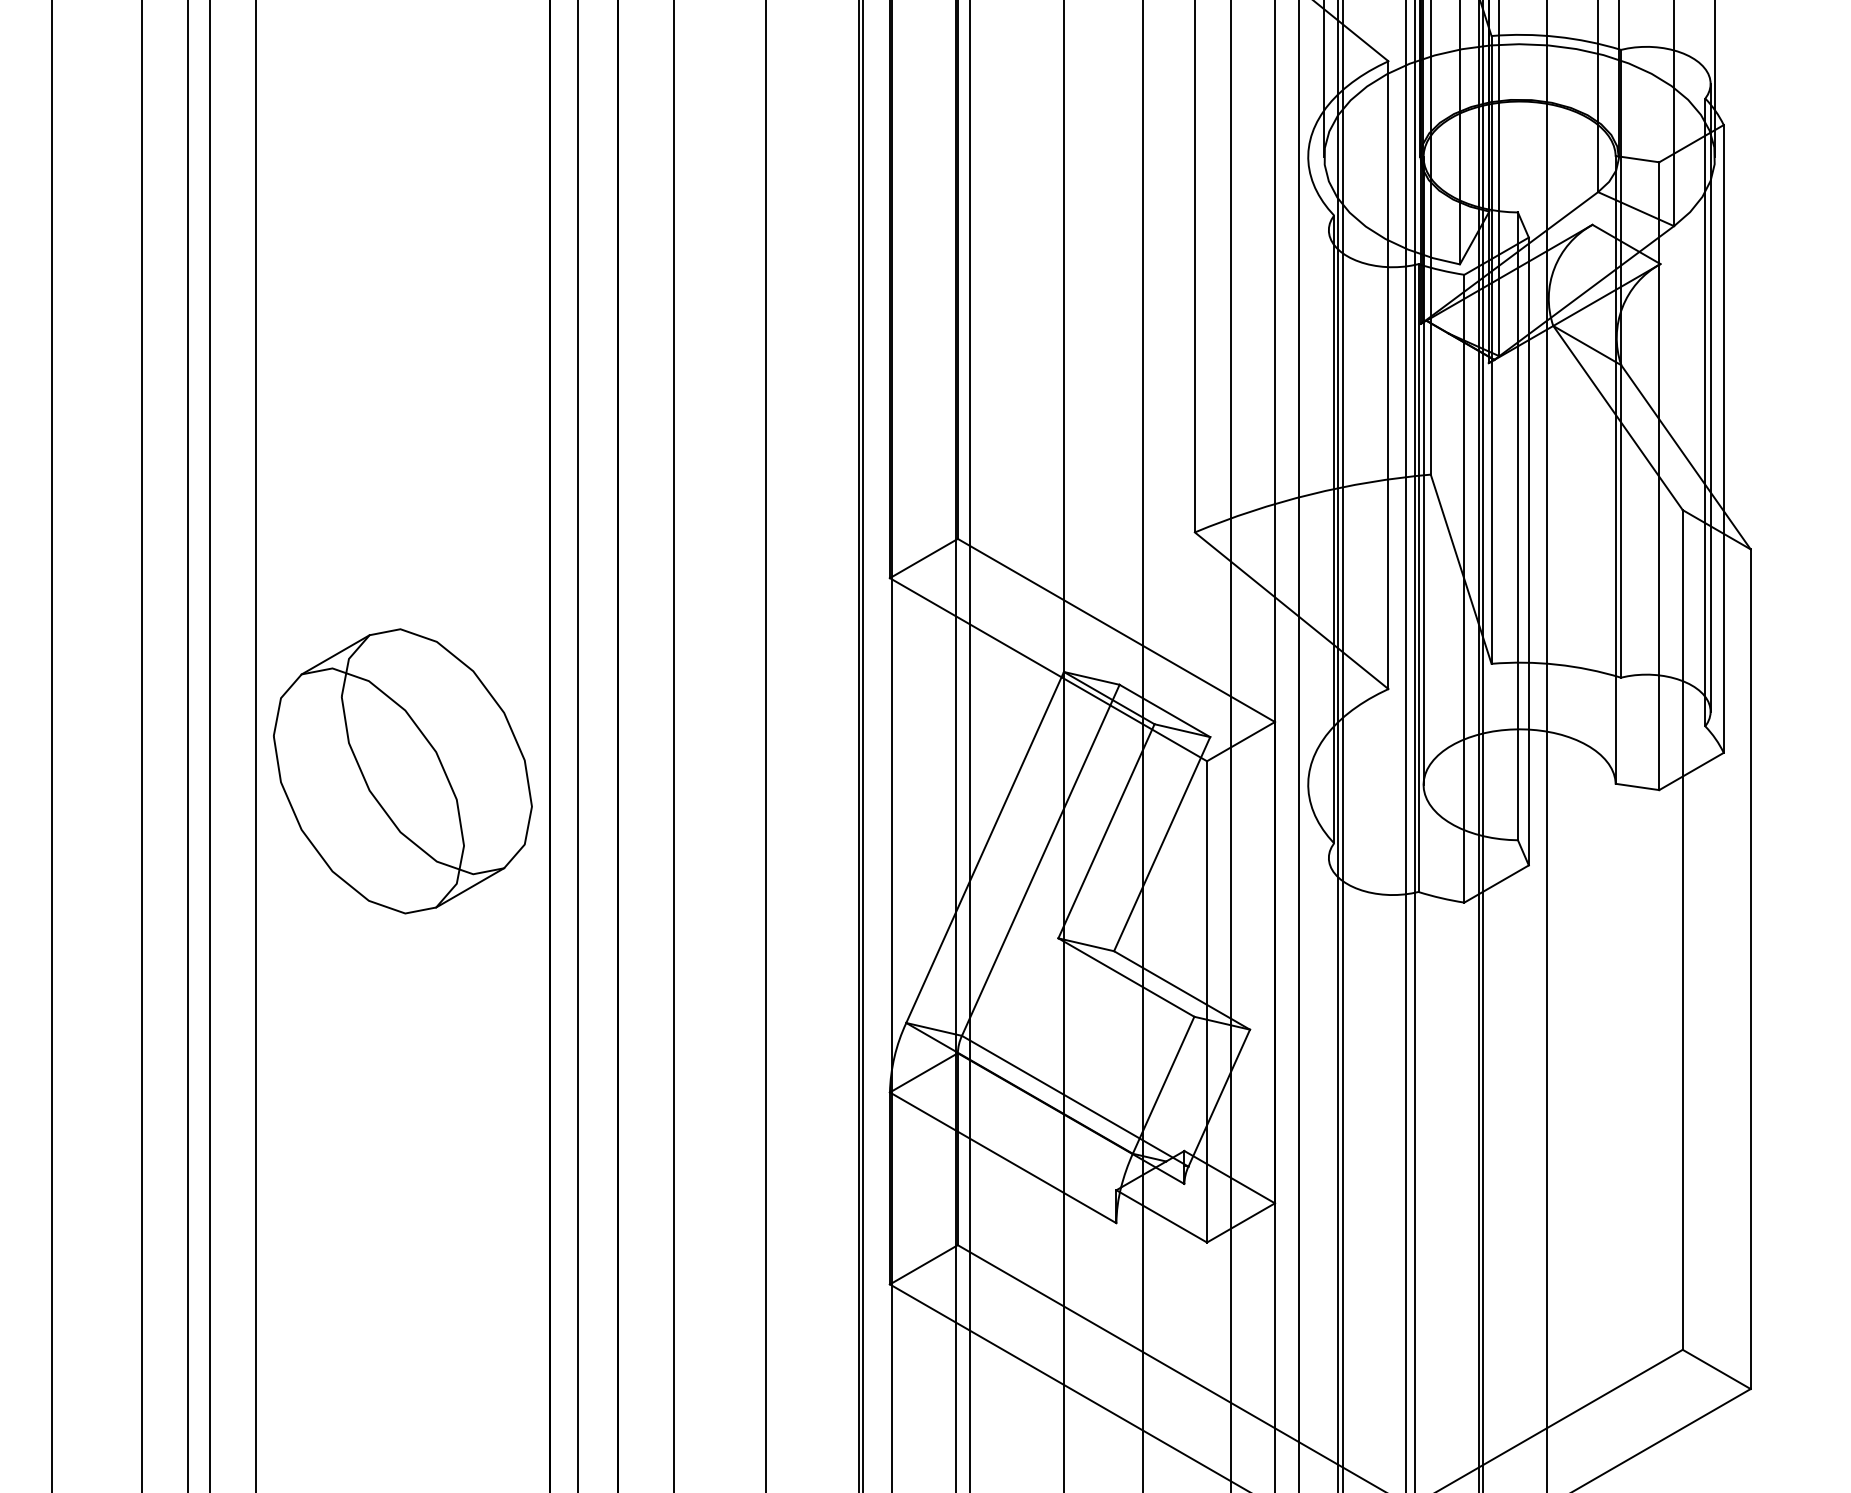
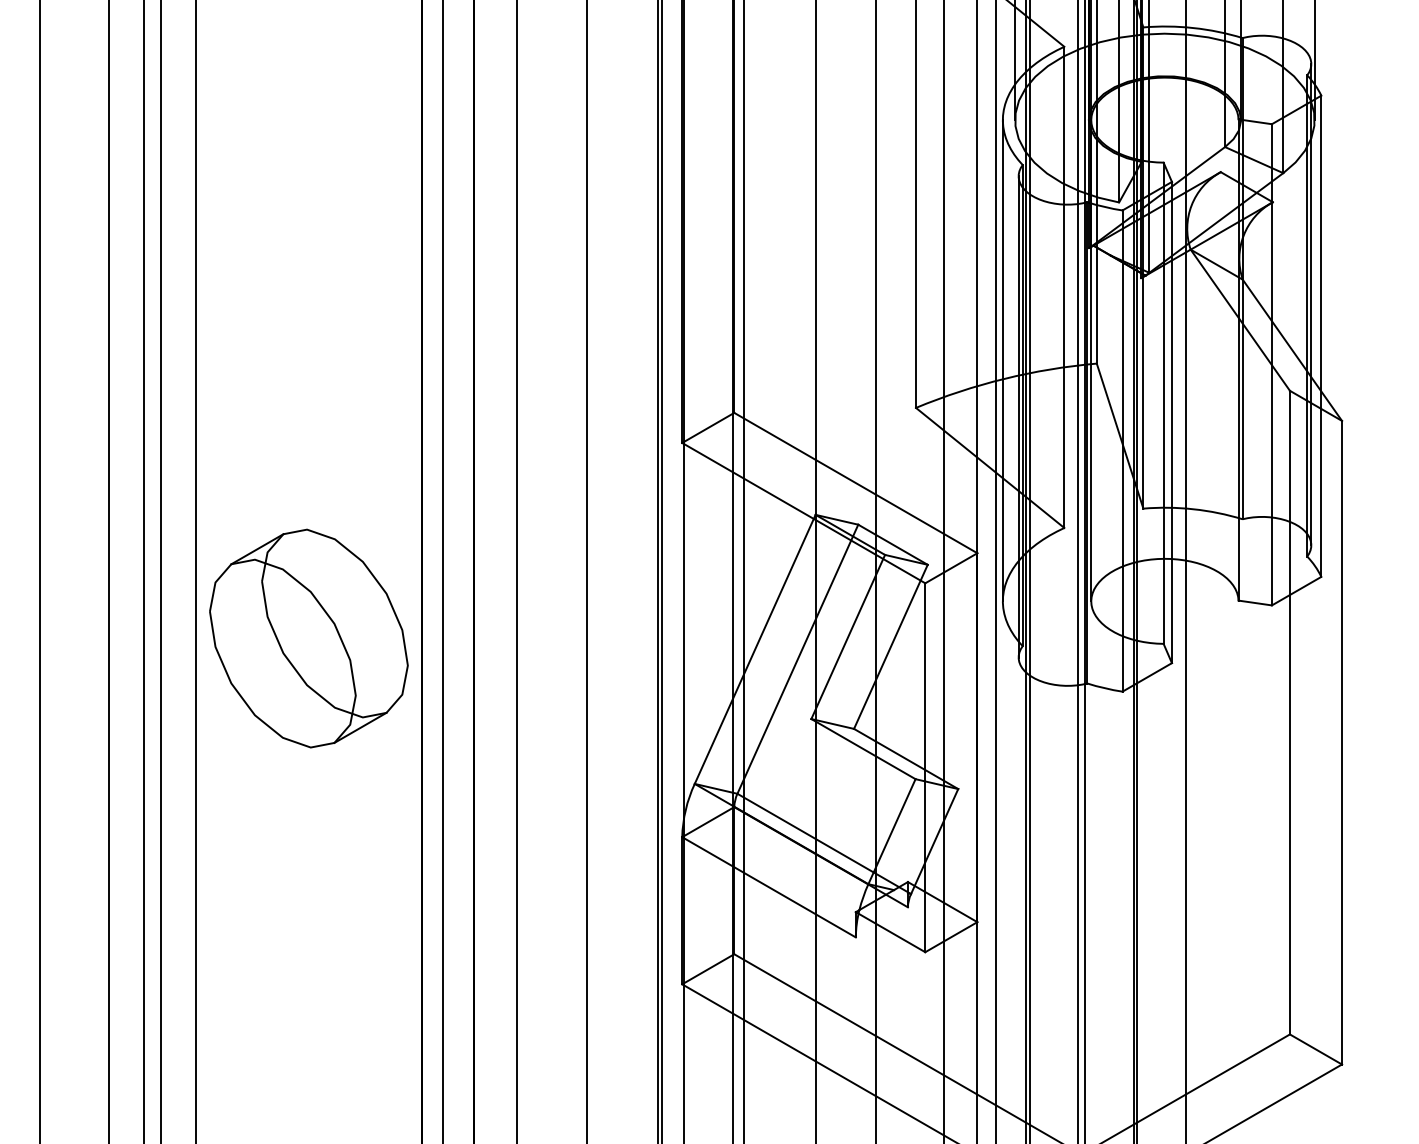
line: (1308, 470) -> (1003, 360), added
line: (1328, 544) -> (1018, 417), added
part: (402, 771) -> (308, 638), moved

